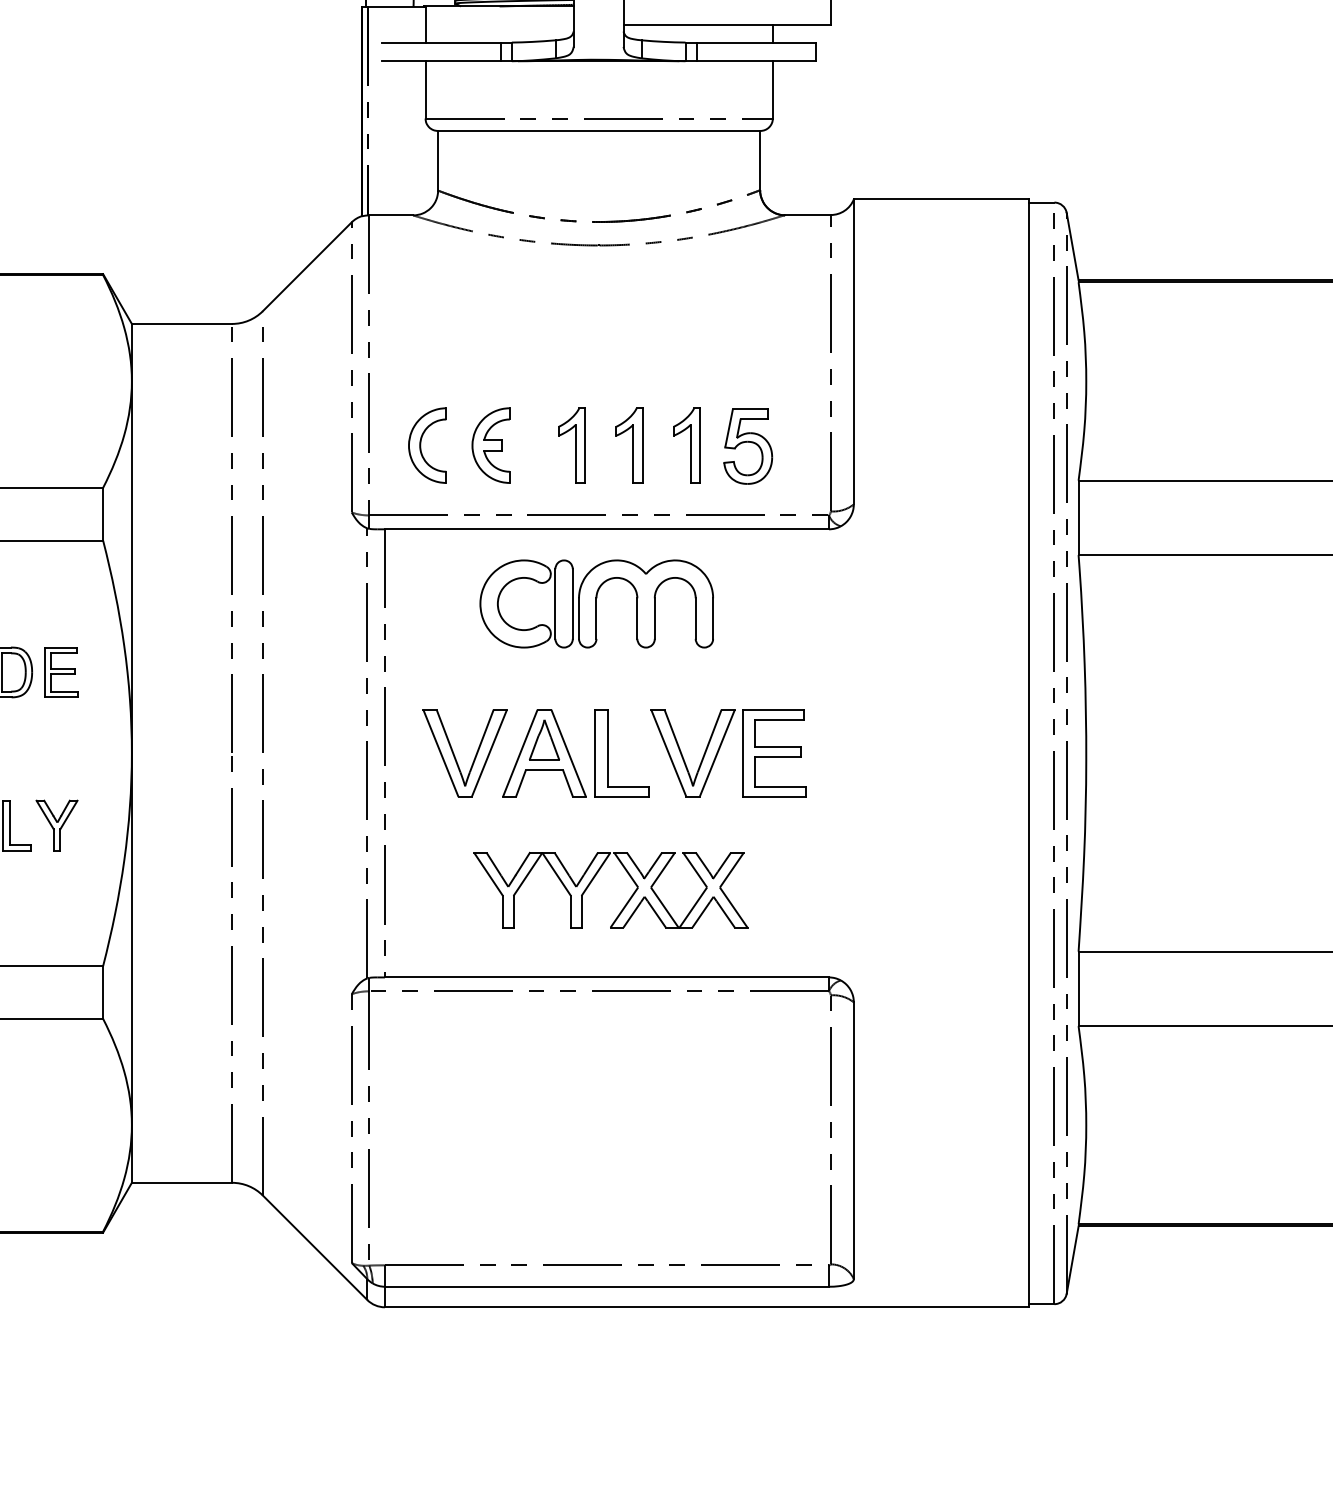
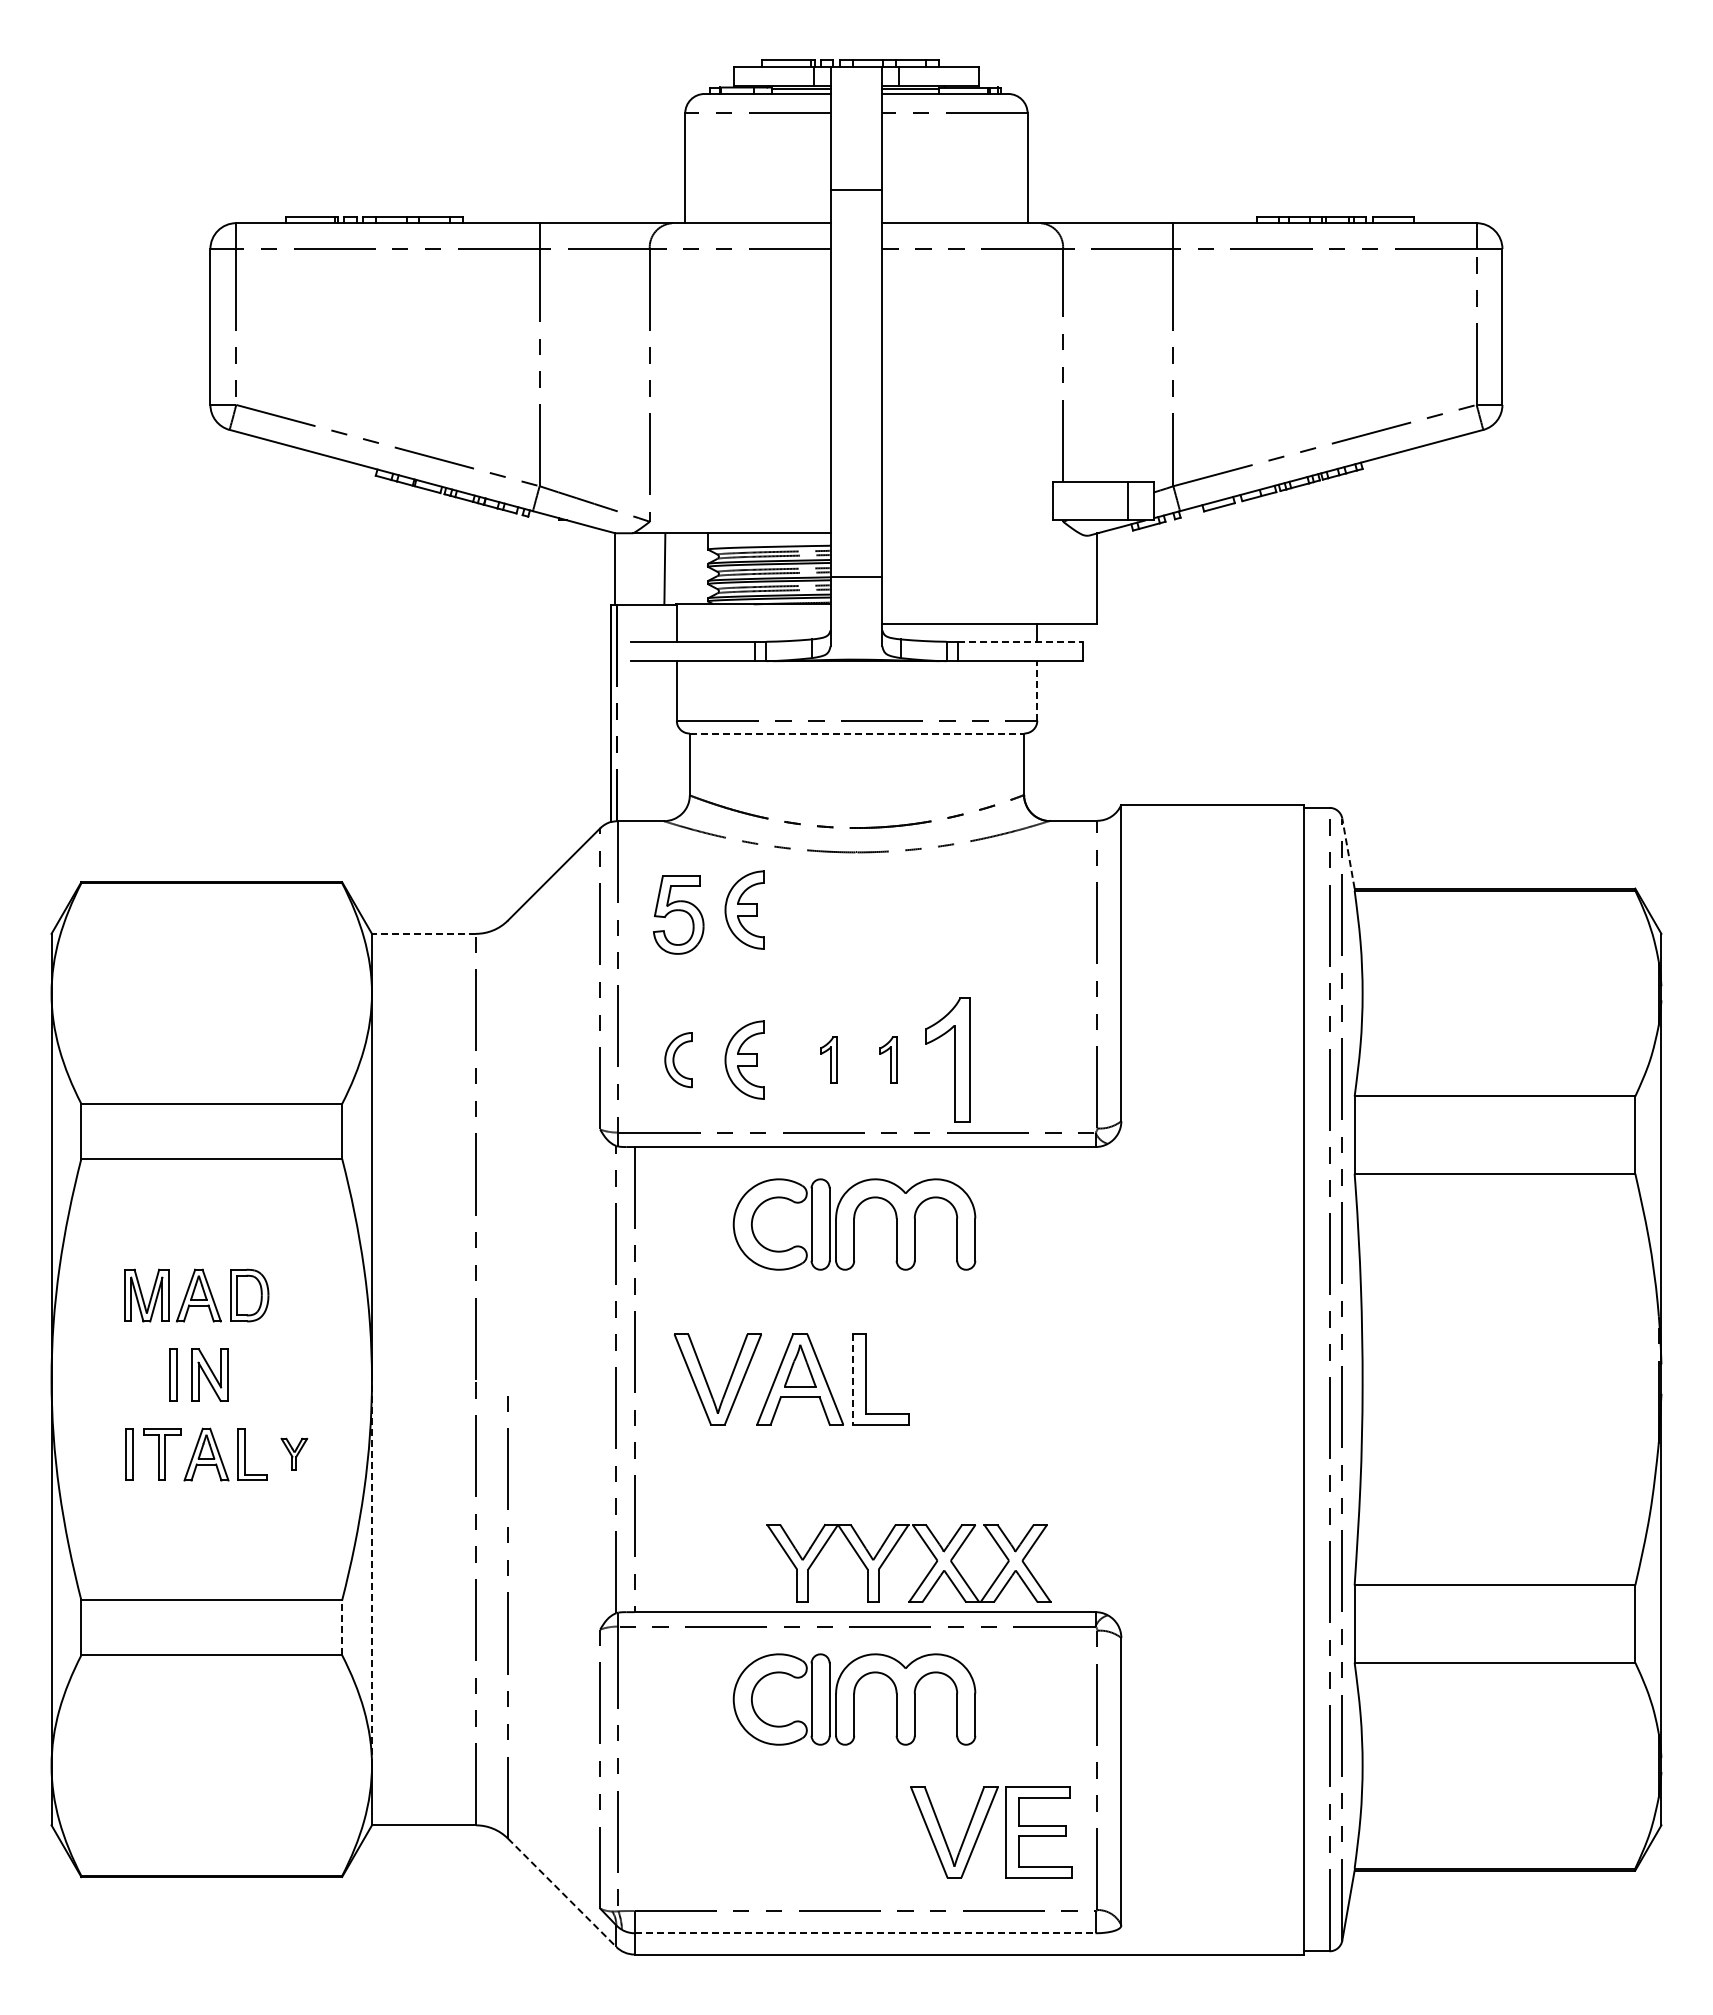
line: (756, 42) -> (1020, 641), solid -> dashed
line: (773, 89) -> (1037, 690), solid -> dashed
line: (599, 130) -> (857, 733), solid -> dashed
line: (1072, 246) -> (1348, 853), solid -> dashed
part: (490, 300) -> (744, 909), added
line: (181, 323) -> (423, 933), solid -> dashed
part: (427, 444) -> (678, 1059), size x0.7
part: (571, 444) -> (828, 1059), size x0.6
part: (629, 444) -> (888, 1059), size x0.6
part: (686, 444) -> (947, 1059), size x1.6
part: (748, 445) -> (678, 914), moved
line: (262, 540) -> (507, 1158), removed
part: (61, 672) -> (298, 1295), removed
part: (720, 749) -> (982, 1828), moved
line: (595, 754) -> (853, 1380), solid -> dashed
part: (57, 824) -> (294, 1453), size x0.6
part: (593, 879) -> (891, 1552), moved
line: (131, 939) -> (371, 1572), solid -> dashed
line: (103, 992) -> (342, 1627), solid -> dashed
part: (596, 1061) -> (854, 1699), added
line: (315, 1247) -> (562, 1892), solid -> dashed
line: (607, 1287) -> (865, 1933), solid -> dashed

